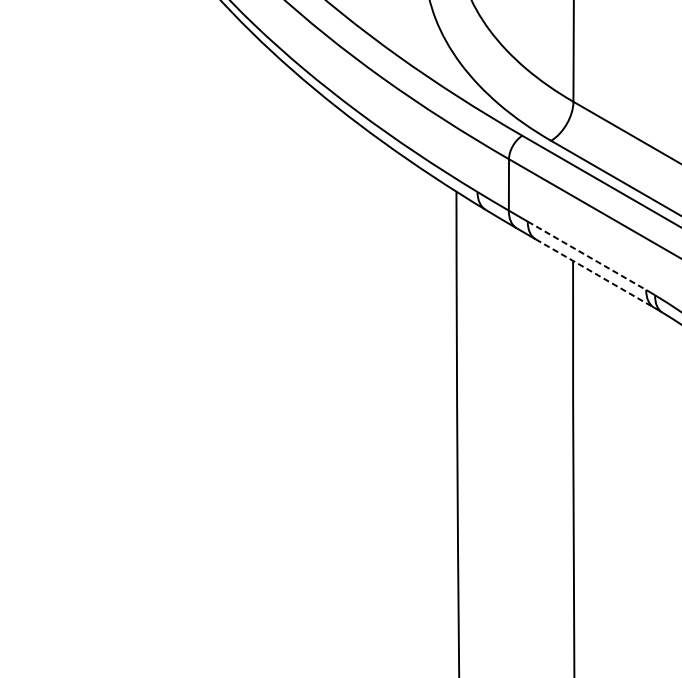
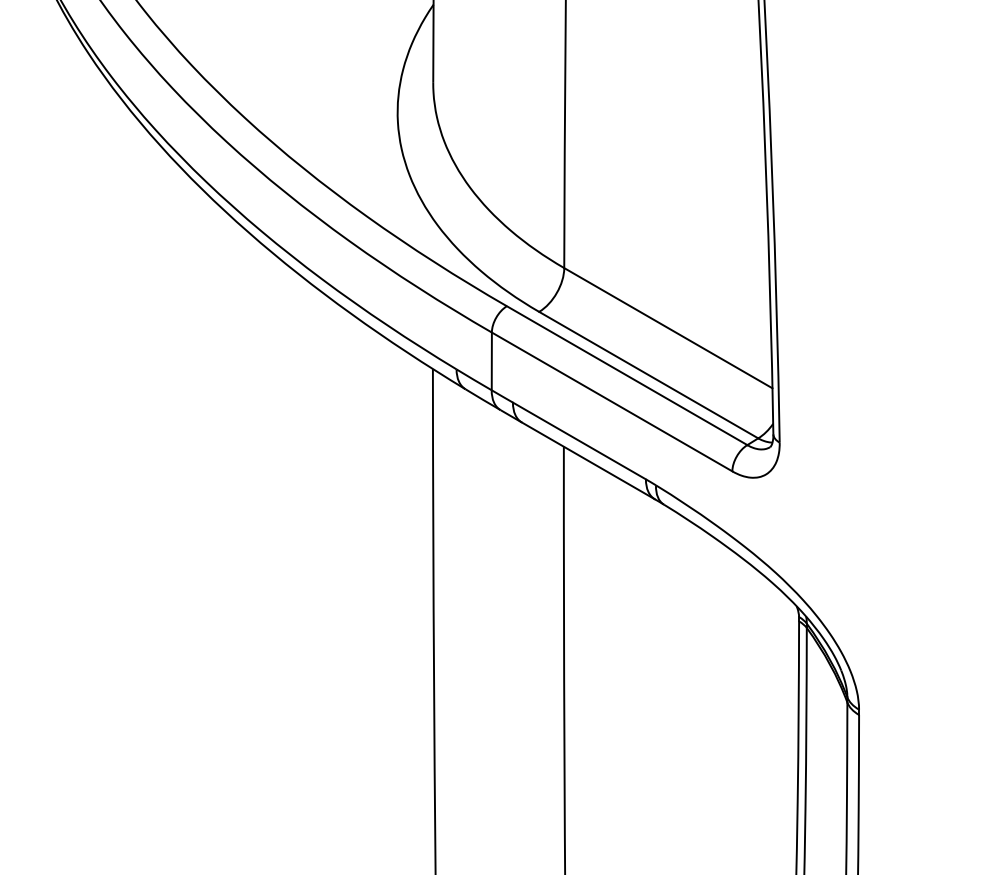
line: (587, 255) -> (579, 440), dashed -> solid
line: (595, 273) -> (588, 460), dashed -> solid

